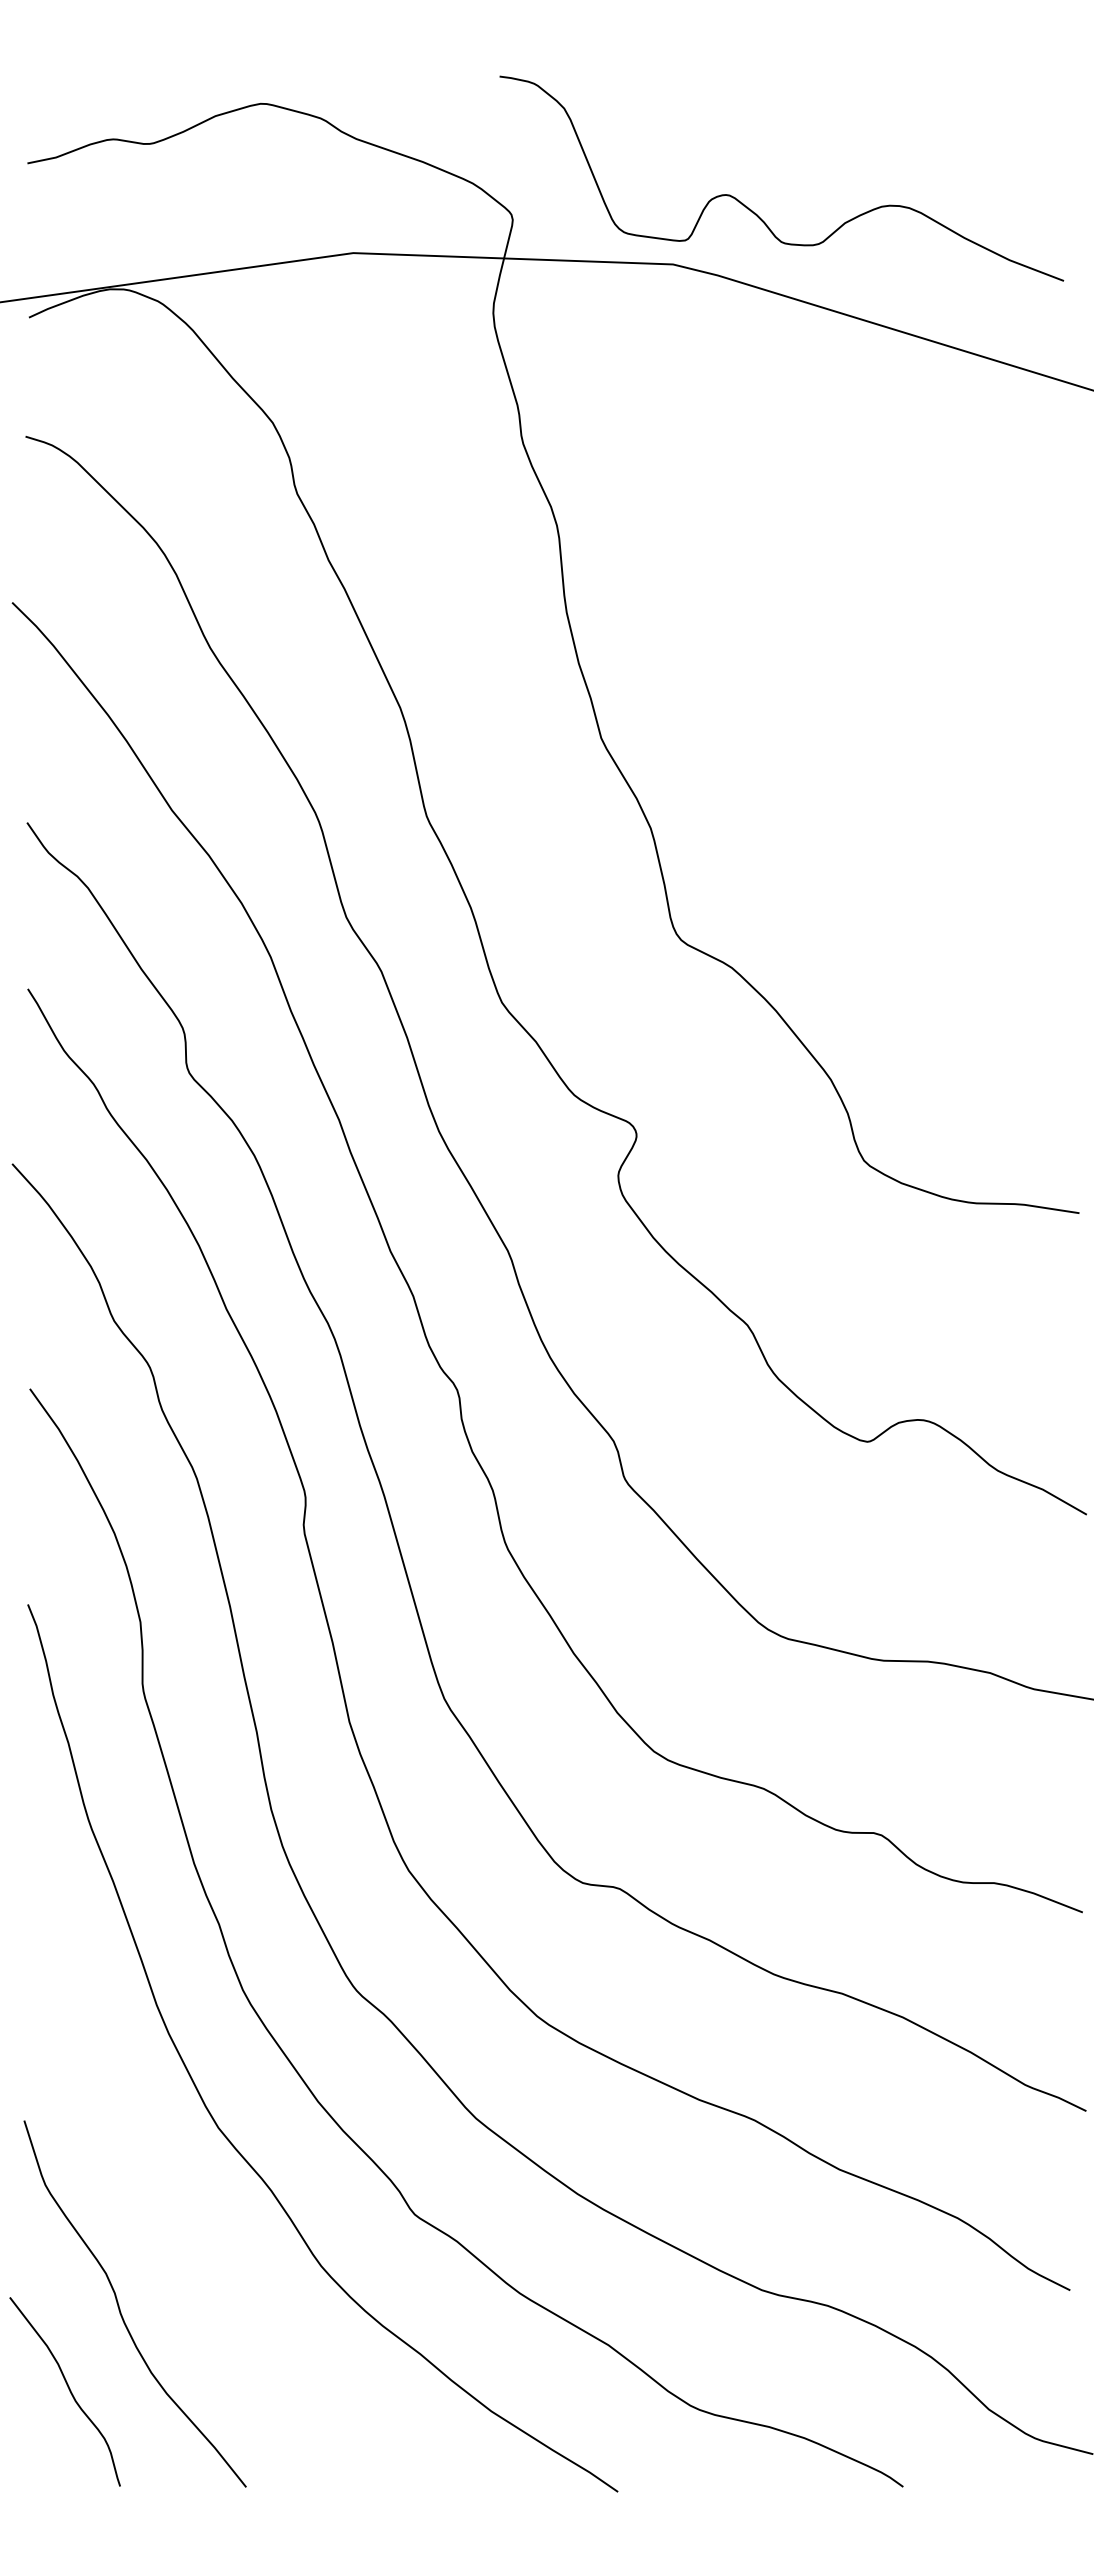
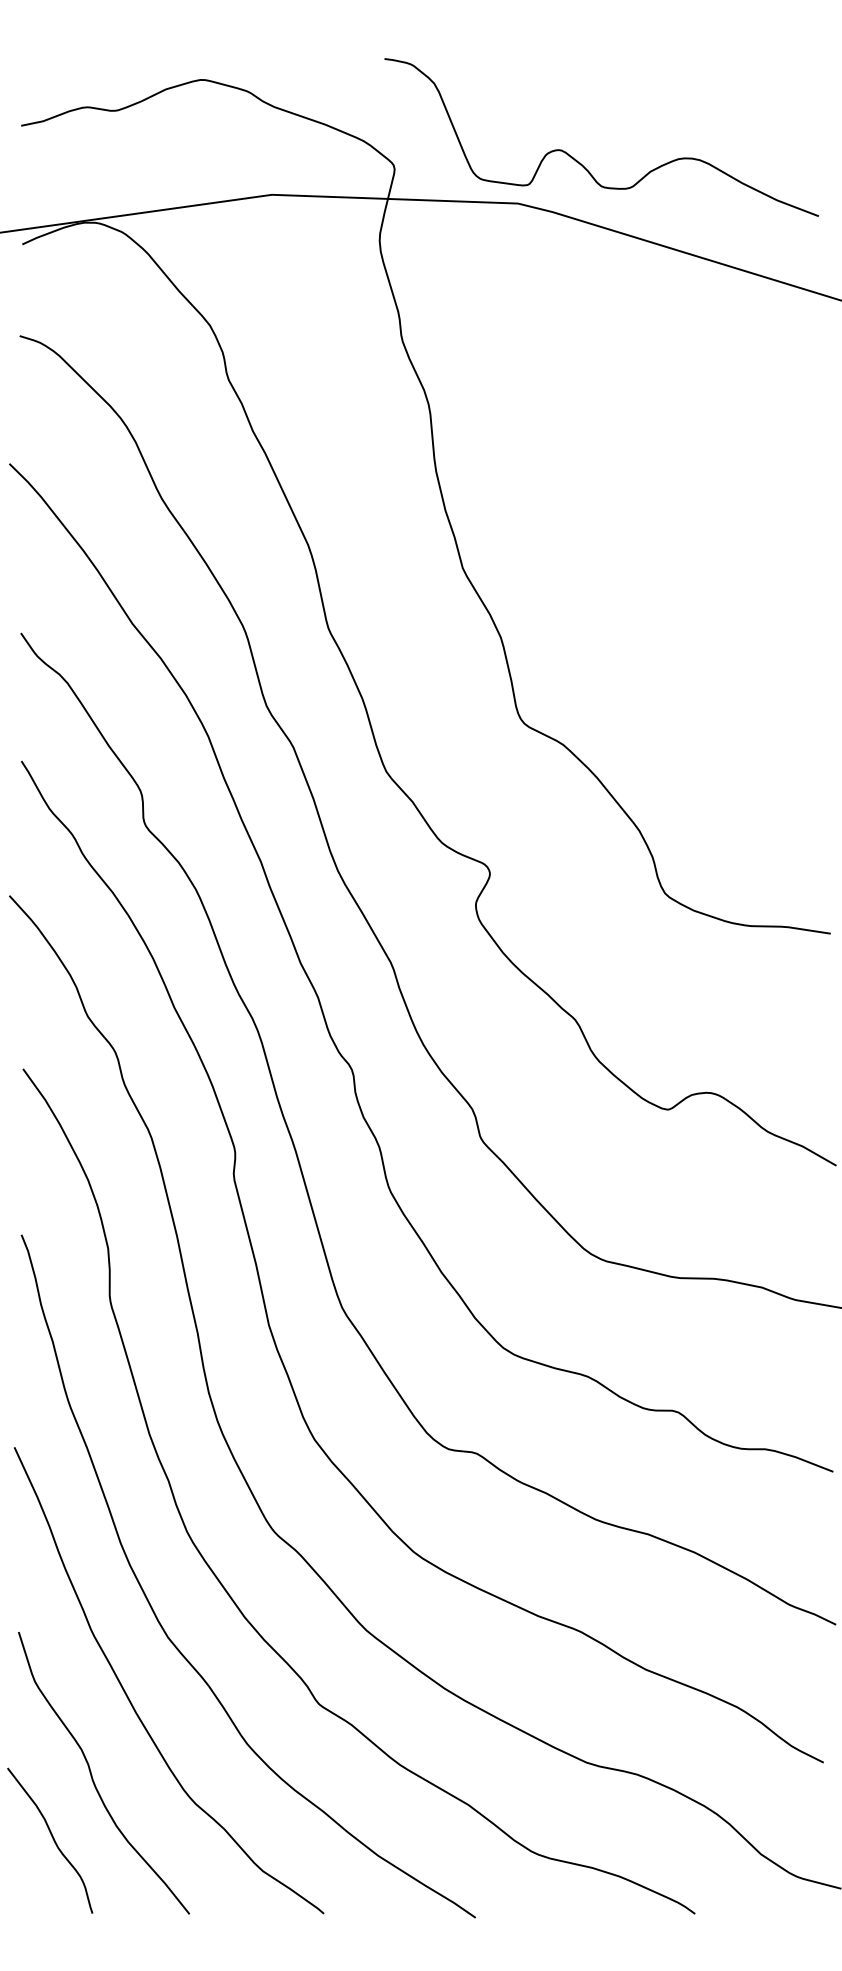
curve: (172, 2213) -> (132, 1703), added

